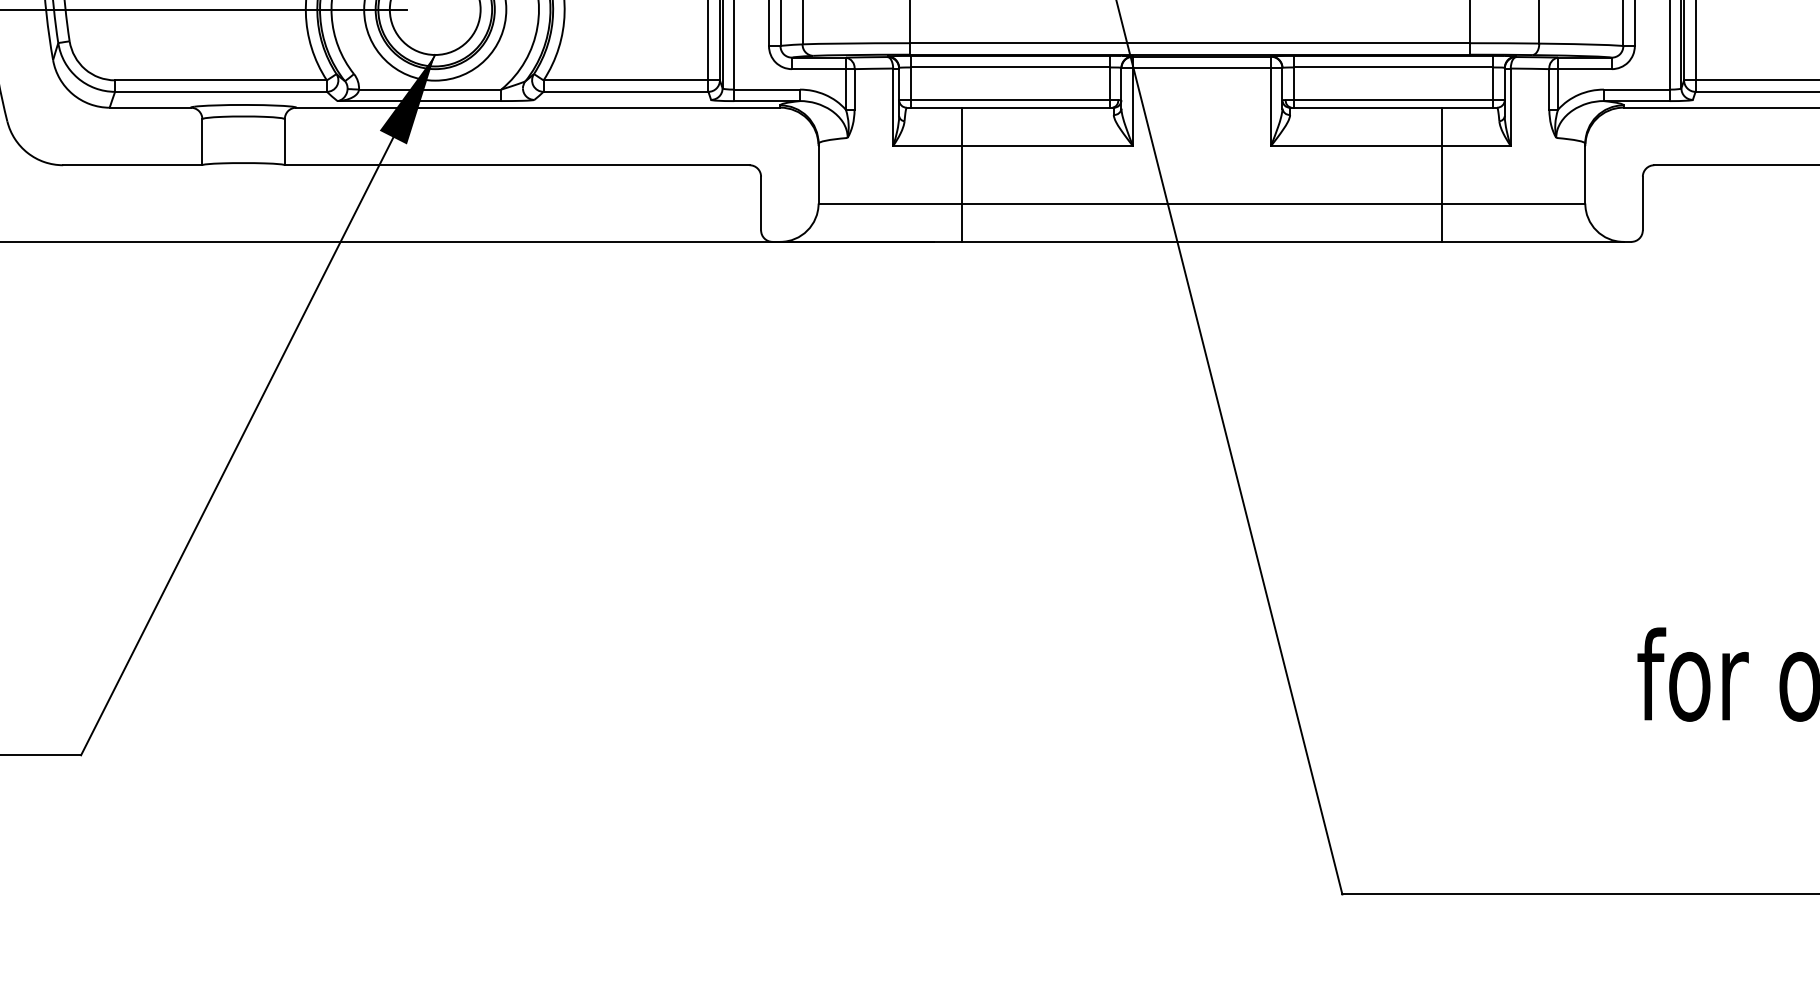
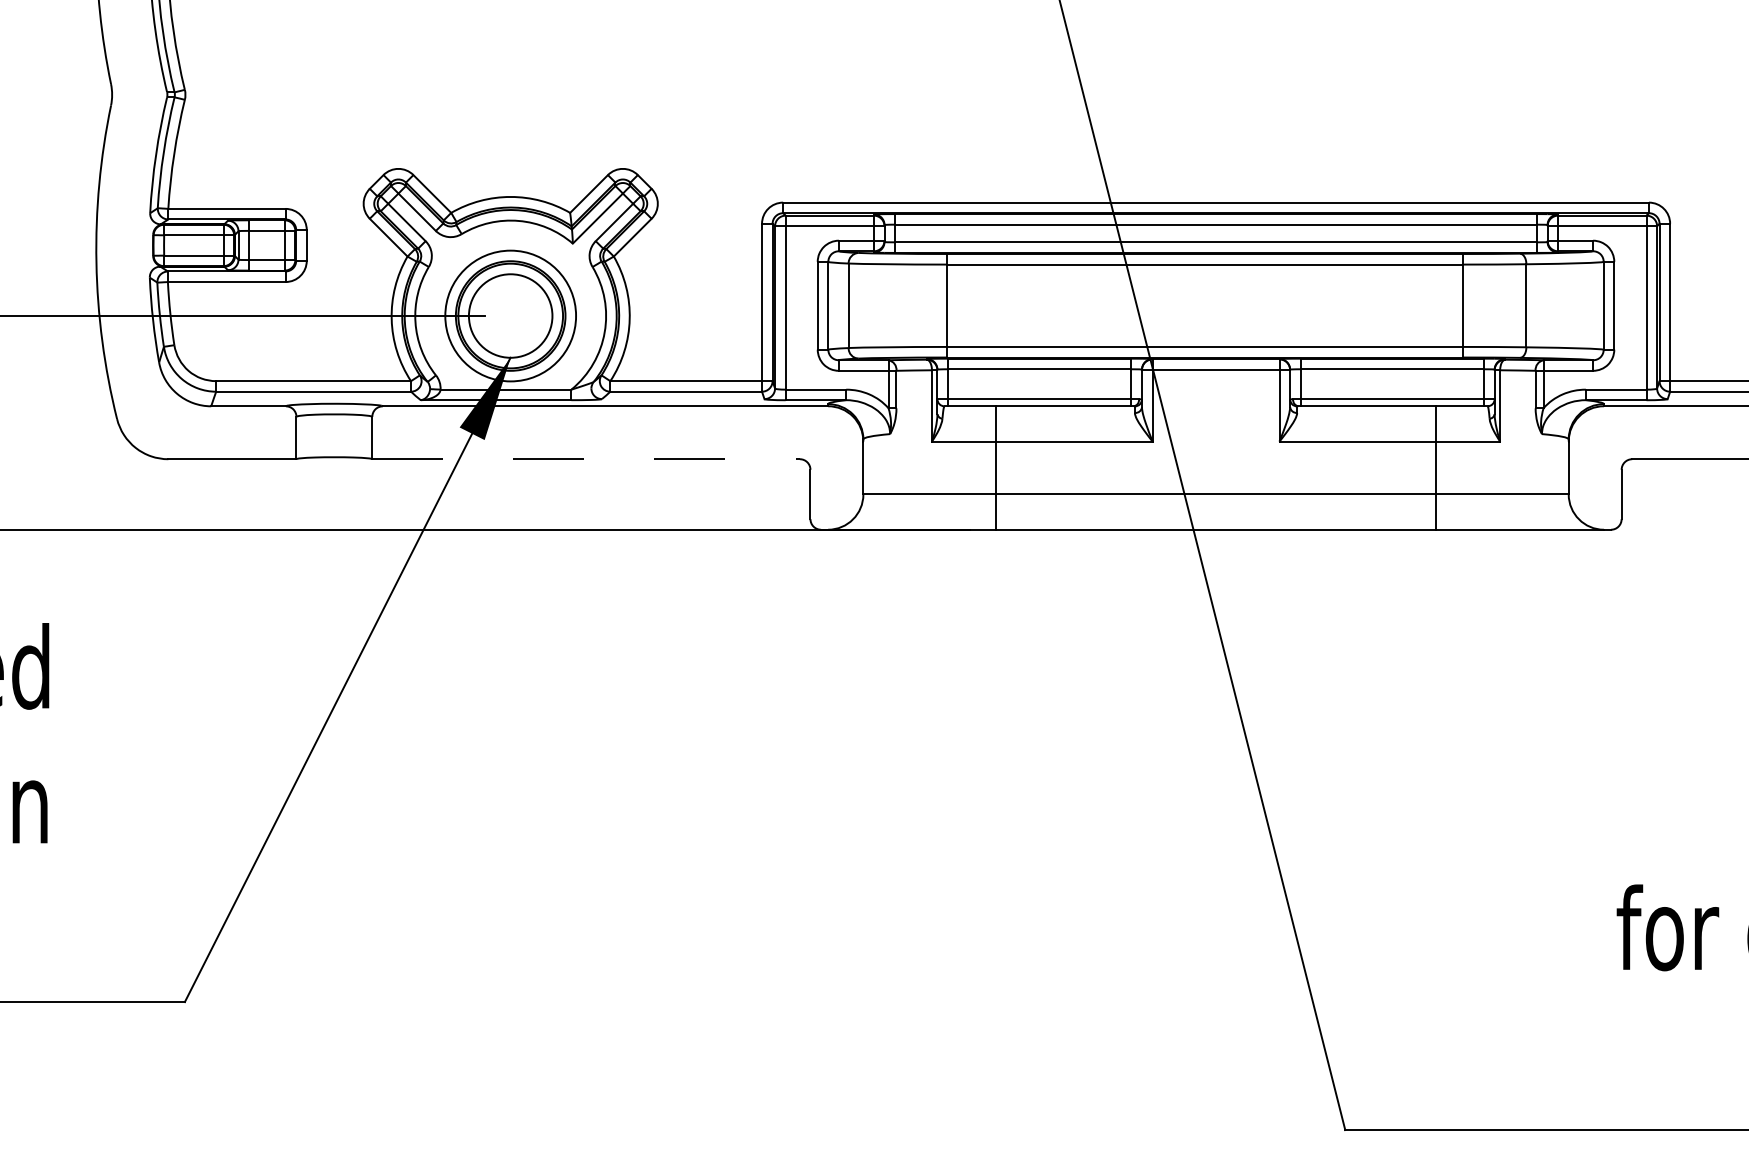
line: (517, 165) -> (586, 459), solid -> dashed

